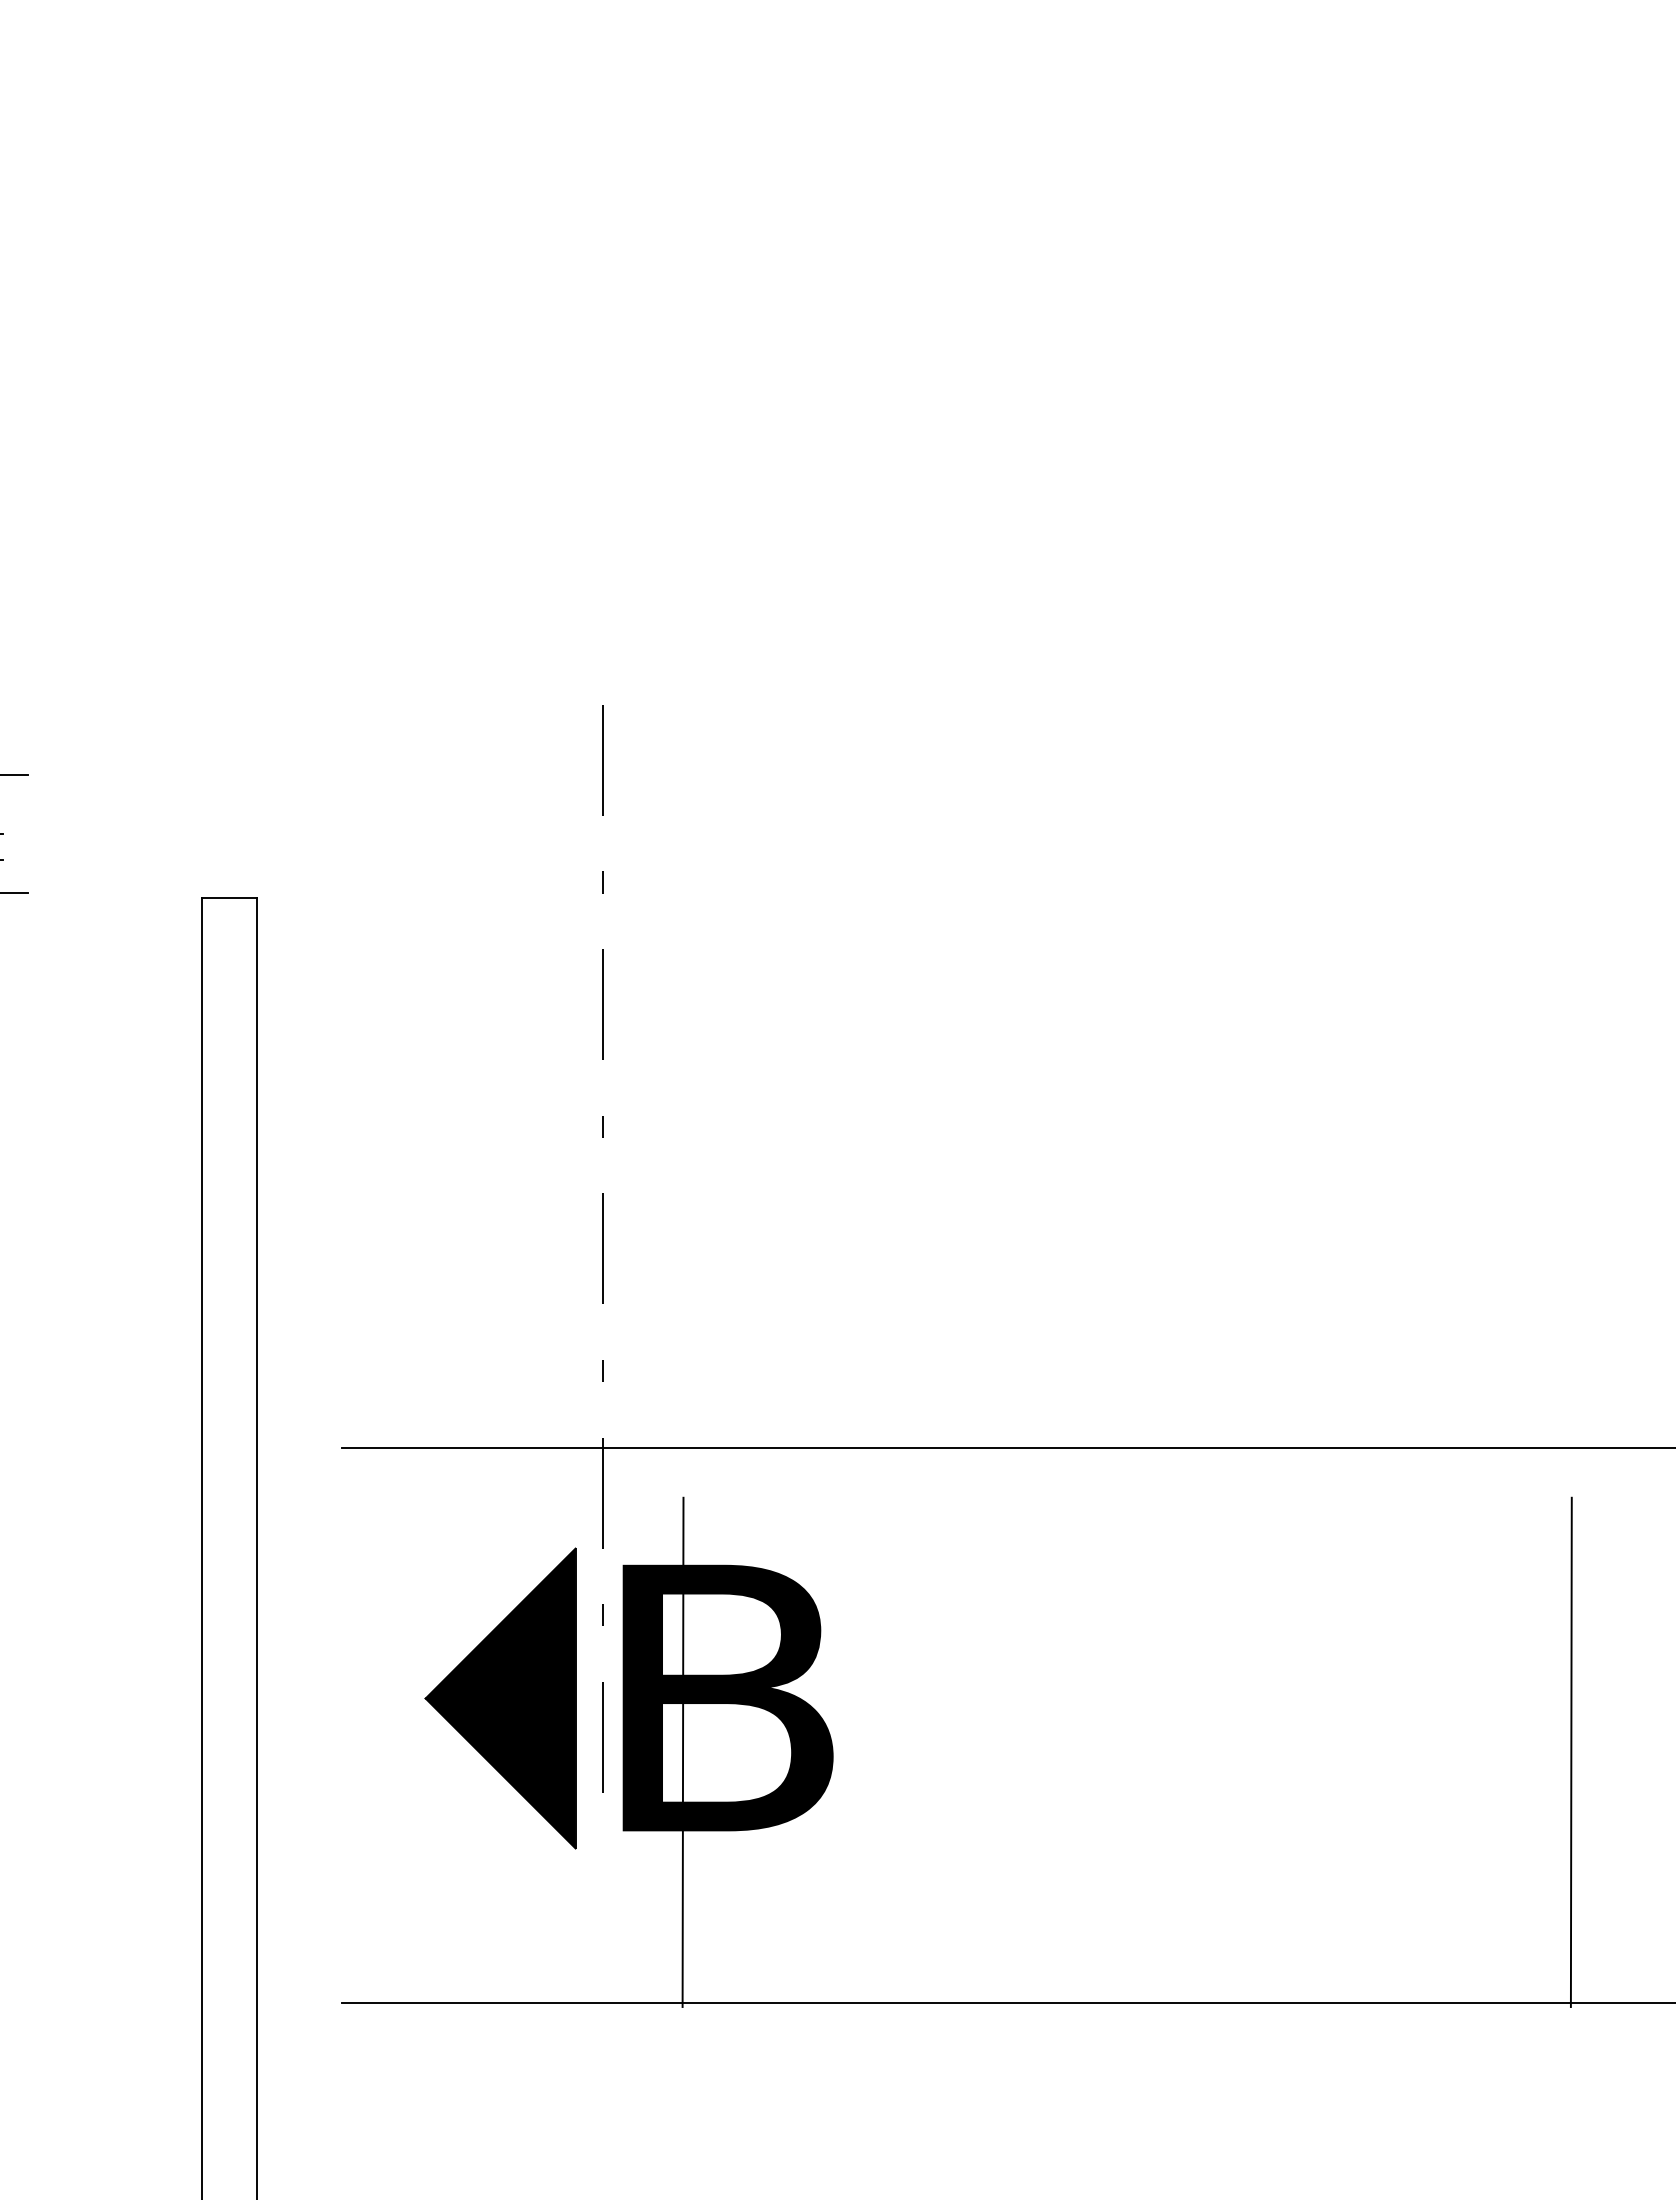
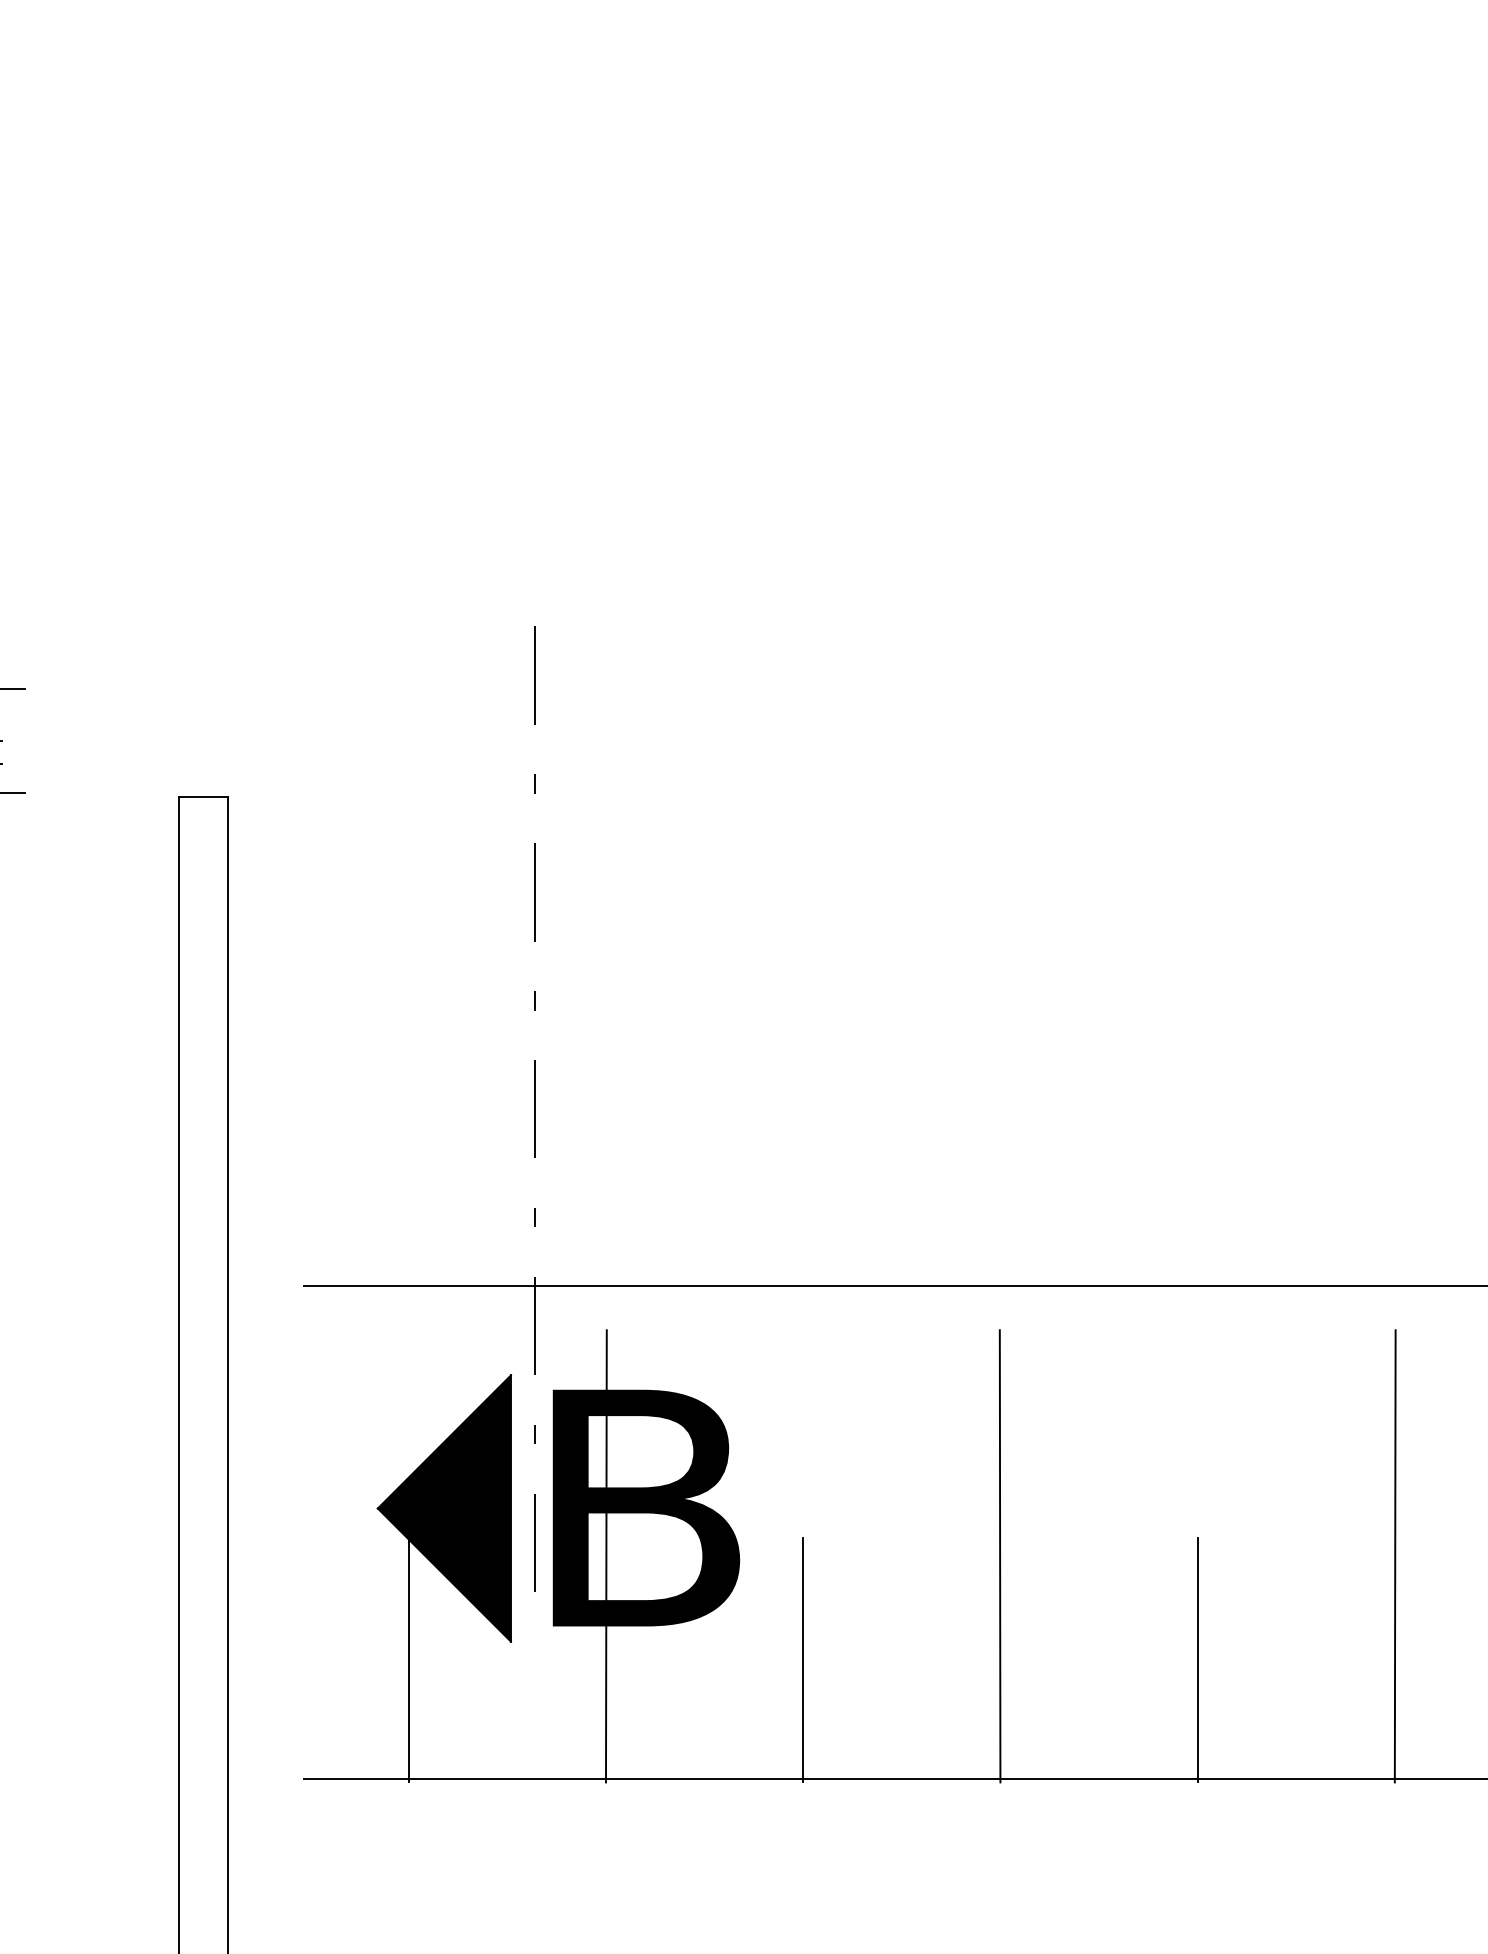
line: (1125, 1752) -> (999, 1556), added
line: (460, 1868) -> (408, 1659), added
line: (905, 1868) -> (803, 1659), added
line: (1348, 1868) -> (1197, 1659), added

